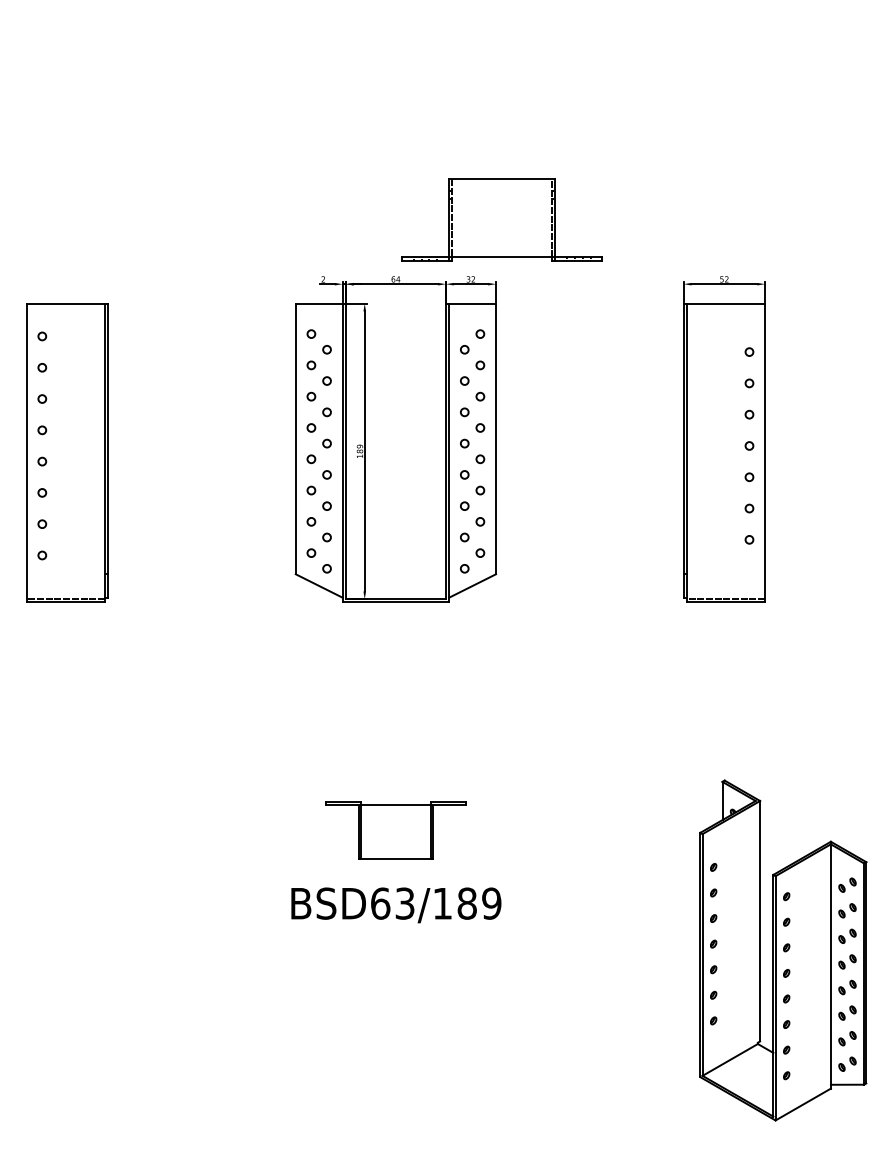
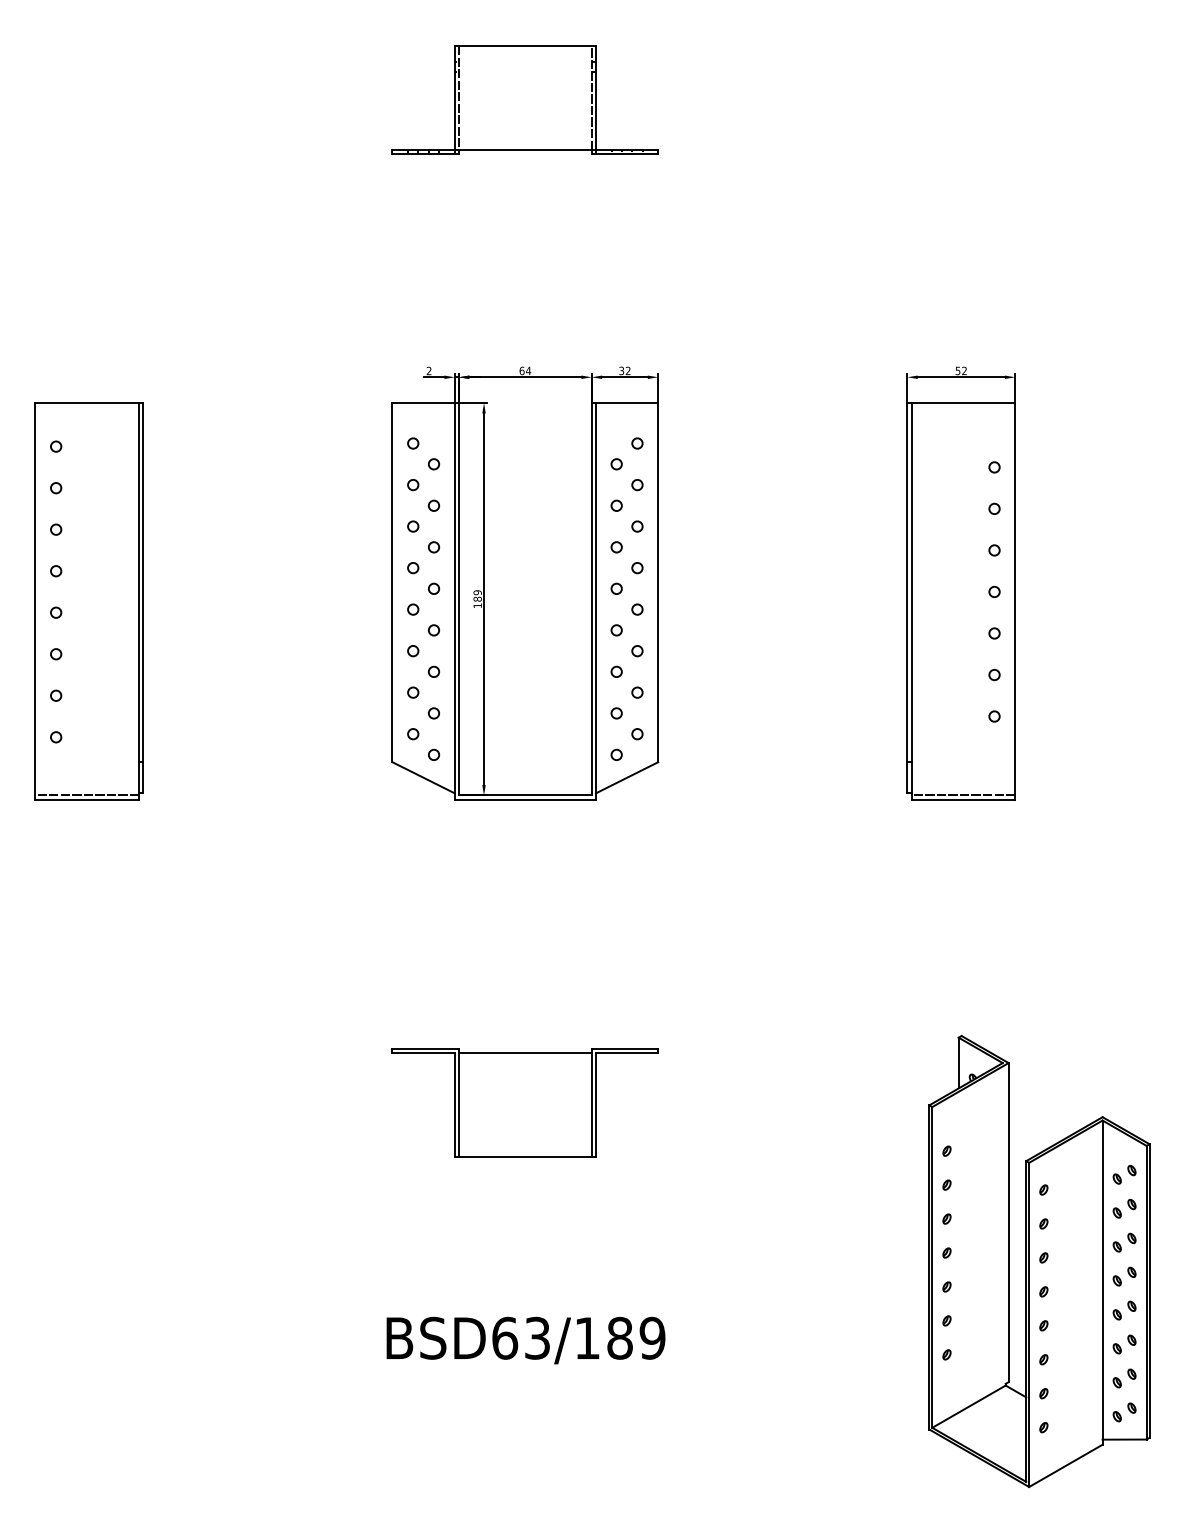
part: (501, 219) -> (524, 99), moved
part: (395, 830) -> (524, 1102), size x1.43
text: (396, 905) -> (525, 1340), moved

